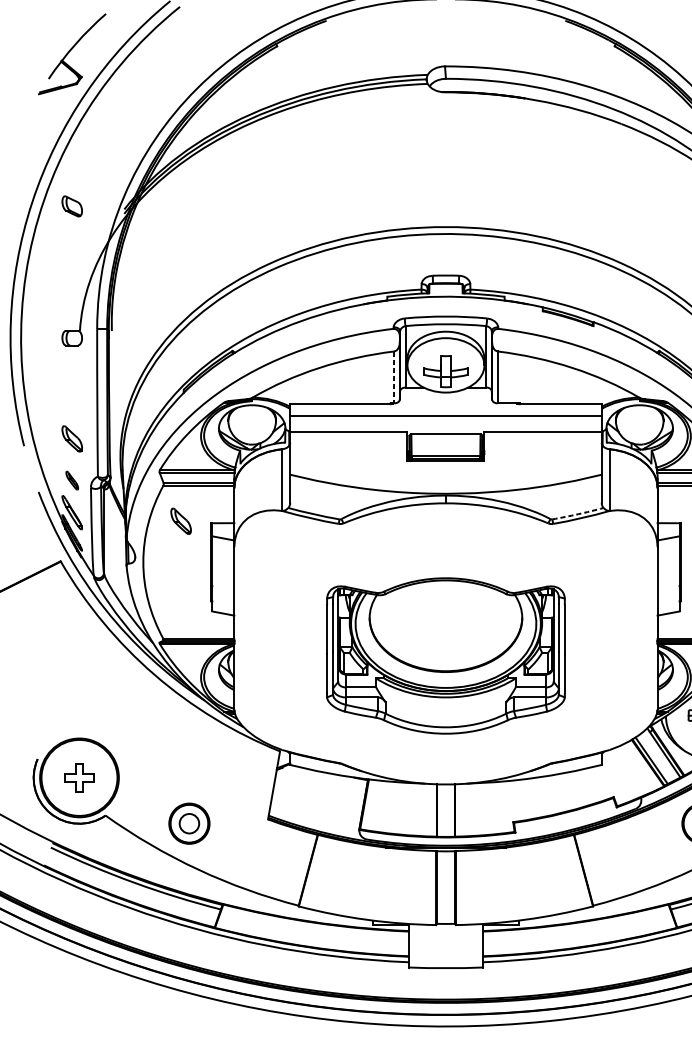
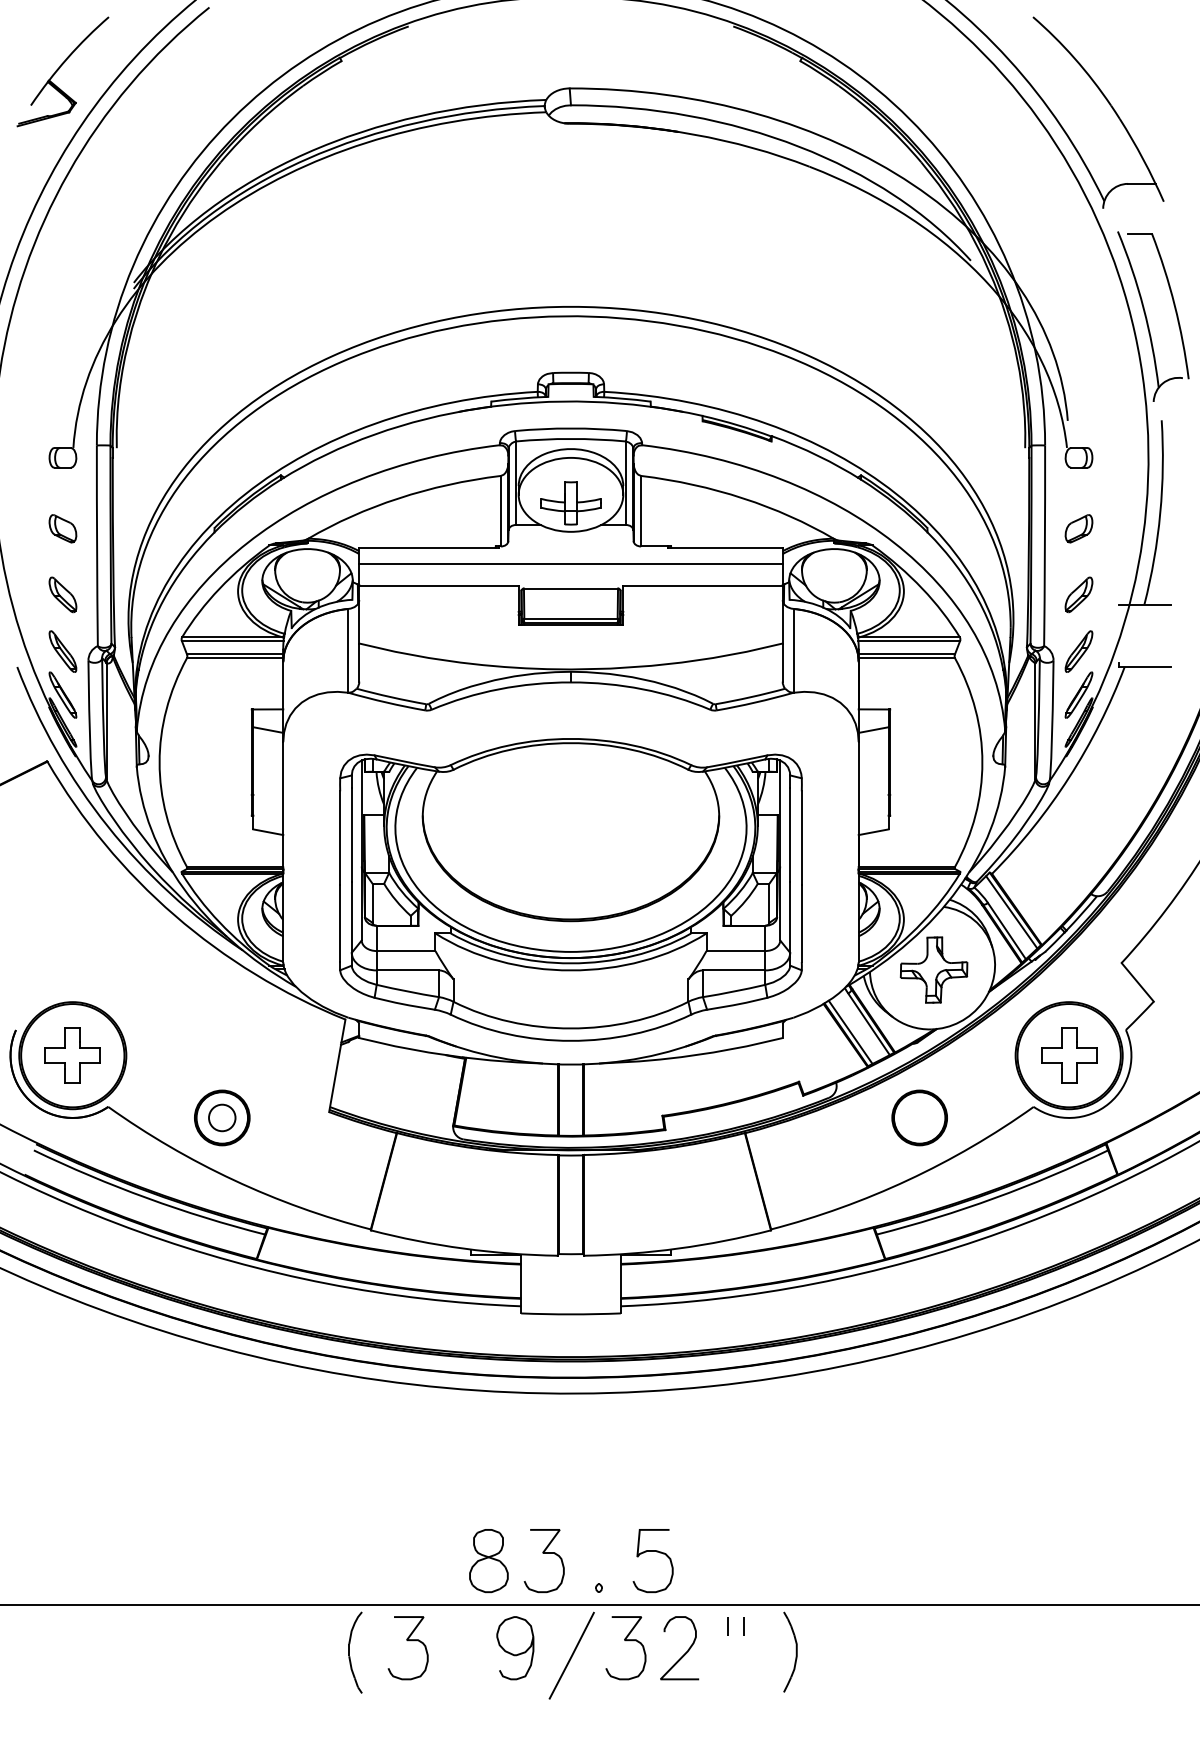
part: (71, 206) -> (62, 528), moved
line: (394, 377) -> (500, 511), dashed -> solid
part: (71, 480) -> (62, 651), size x1.67
arc: (578, 514) -> (750, 697), dashed -> solid
part: (180, 521) -> (210, 706), removed
part: (445, 655) -> (570, 889), size x1.43
part: (79, 777) -> (72, 1055), size x1.43

